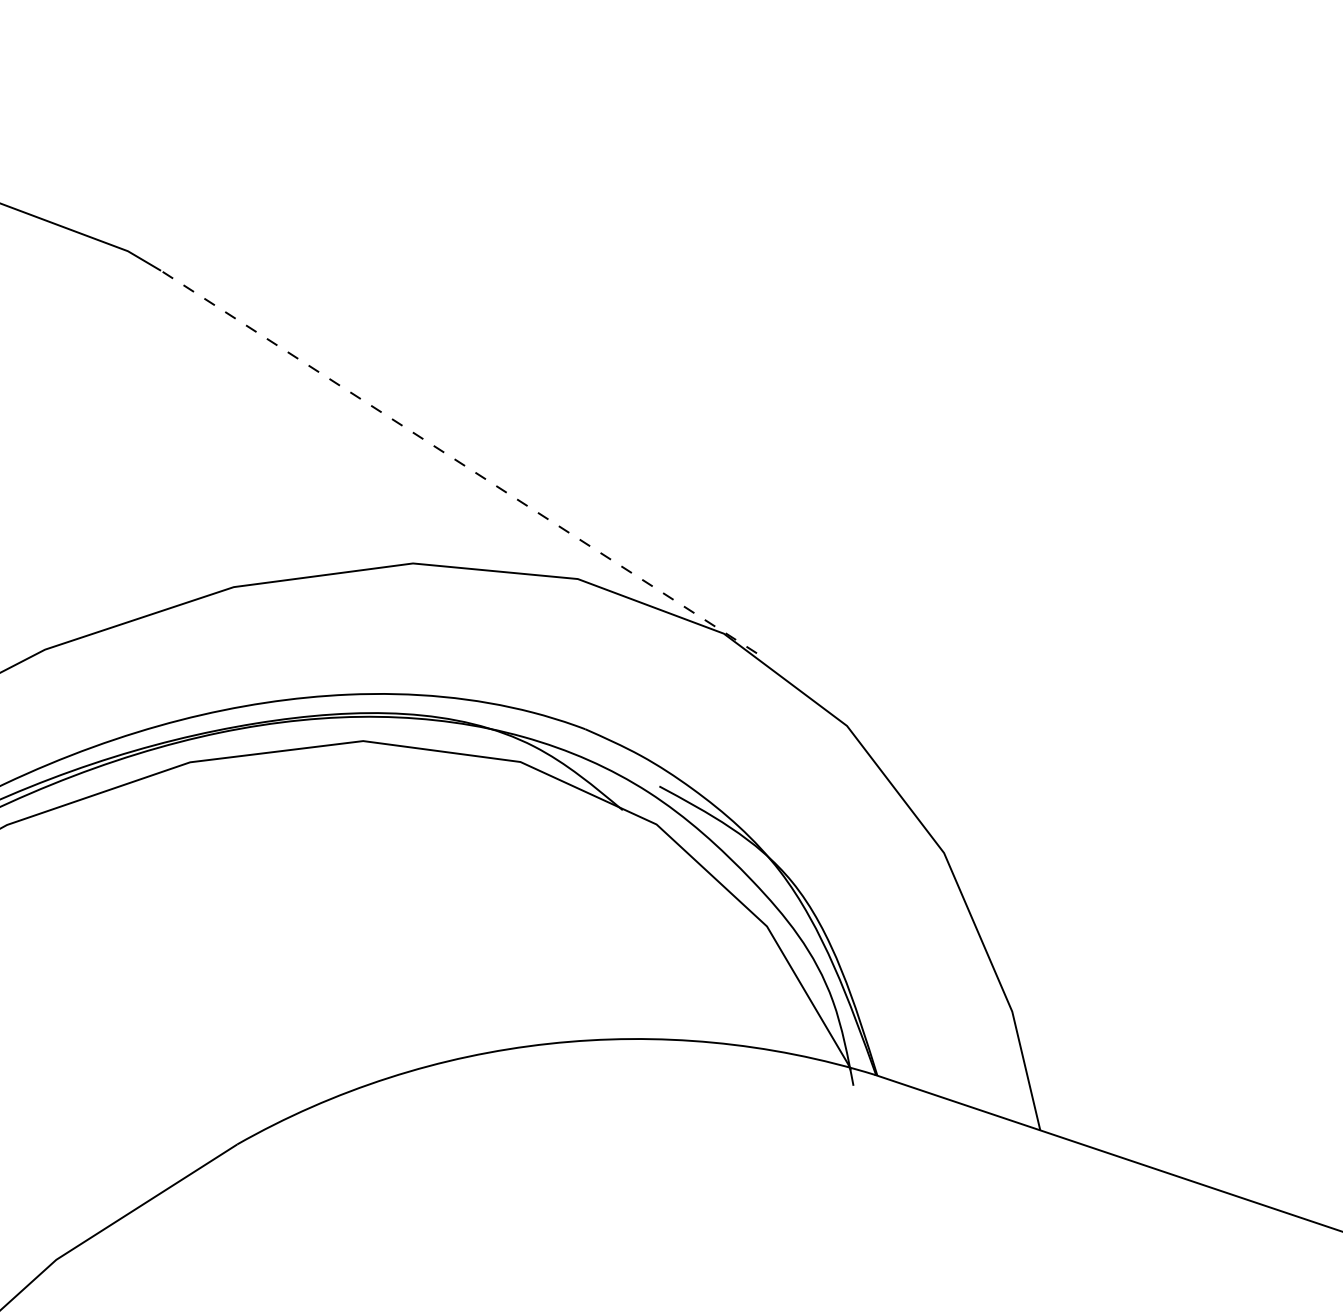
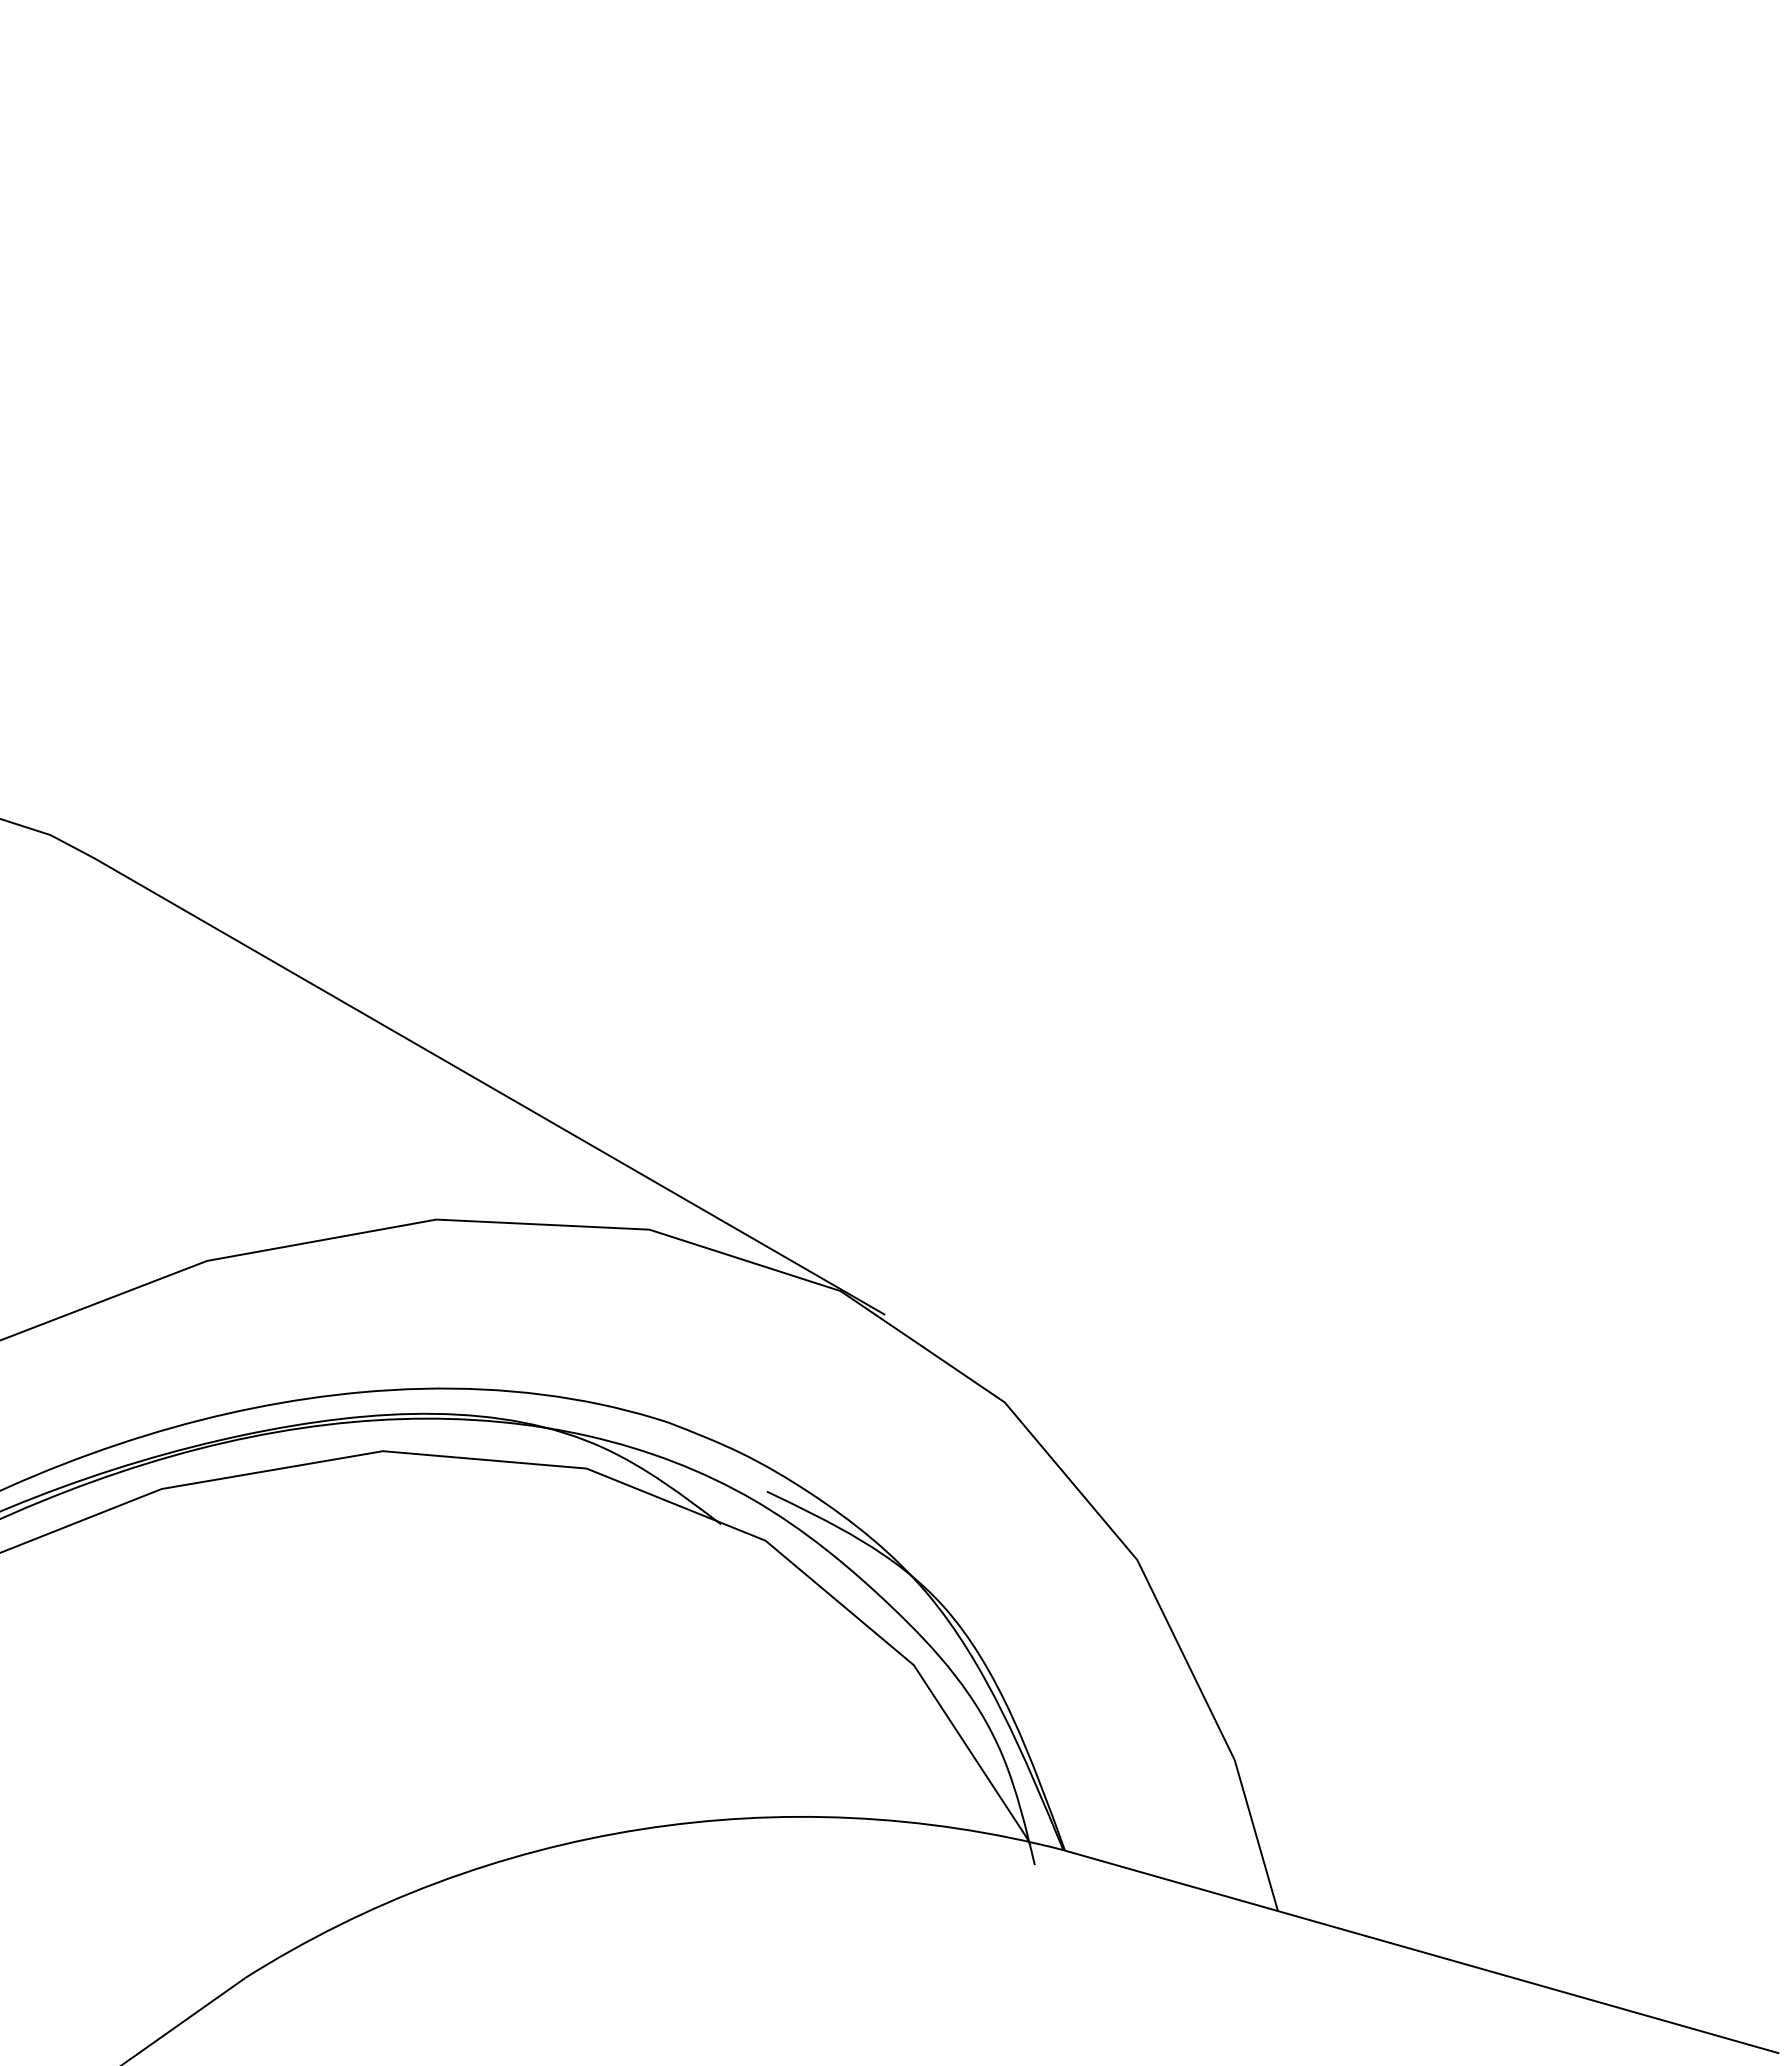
line: (458, 462) -> (488, 1086), dashed -> solid

